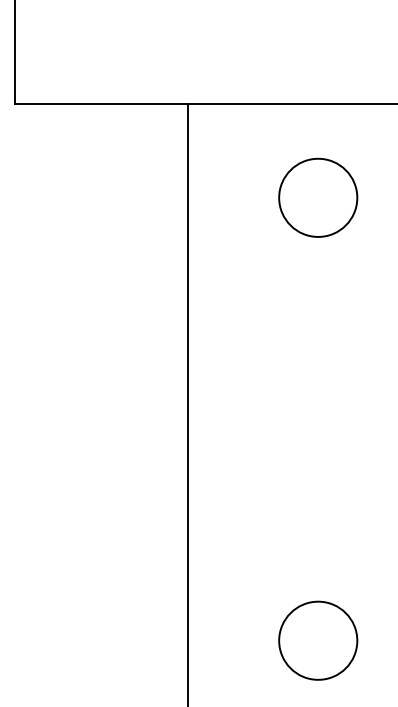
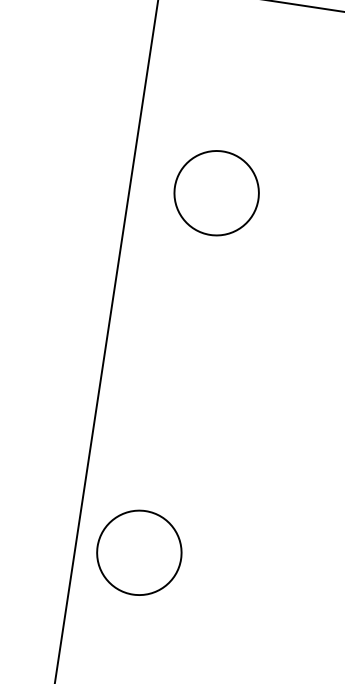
circle: (318, 197) -> (217, 192), moved
circle: (318, 640) -> (139, 552), moved

